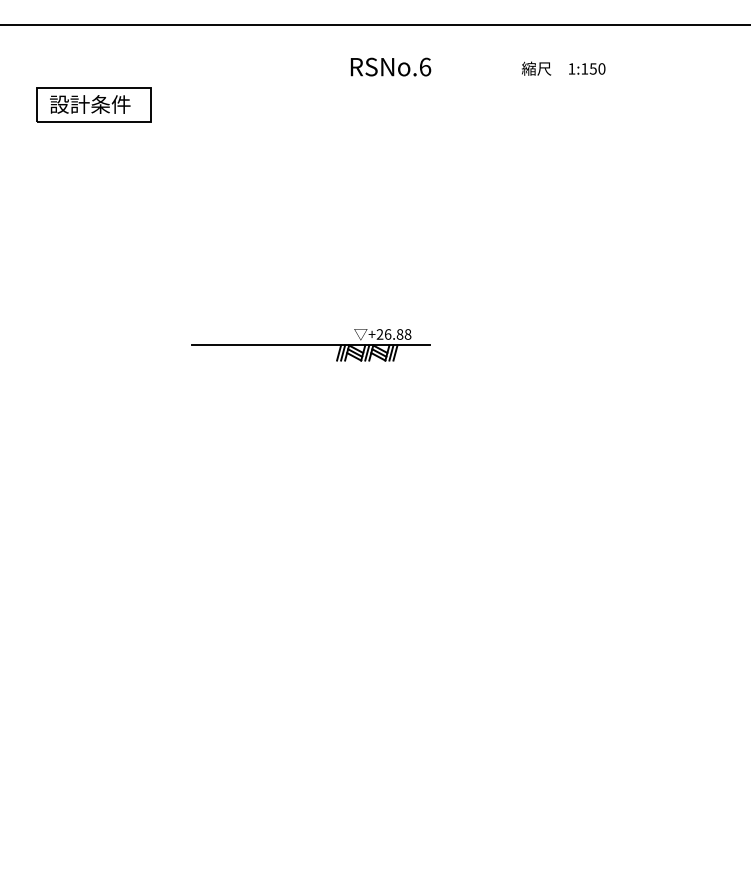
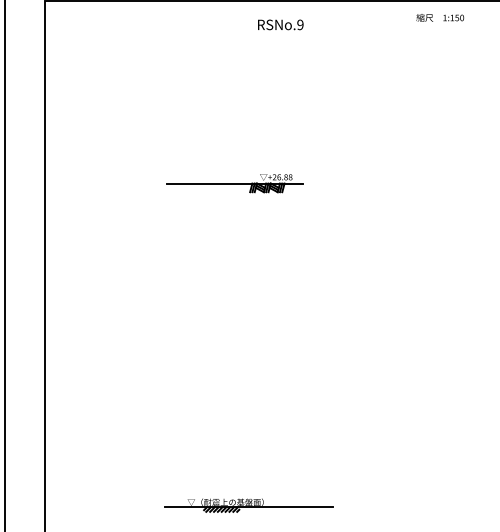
text: (425, 66) -> (300, 24), RSNo.6 -> RSNo.9
text: (564, 68) -> (440, 17), moved
part: (93, 104) -> (111, 46), removed

